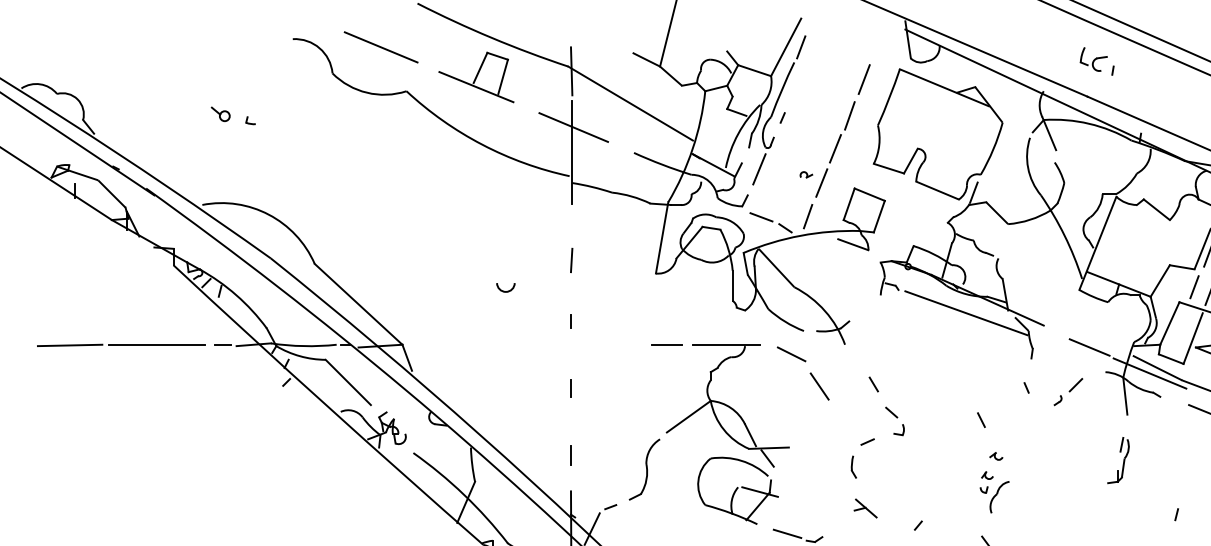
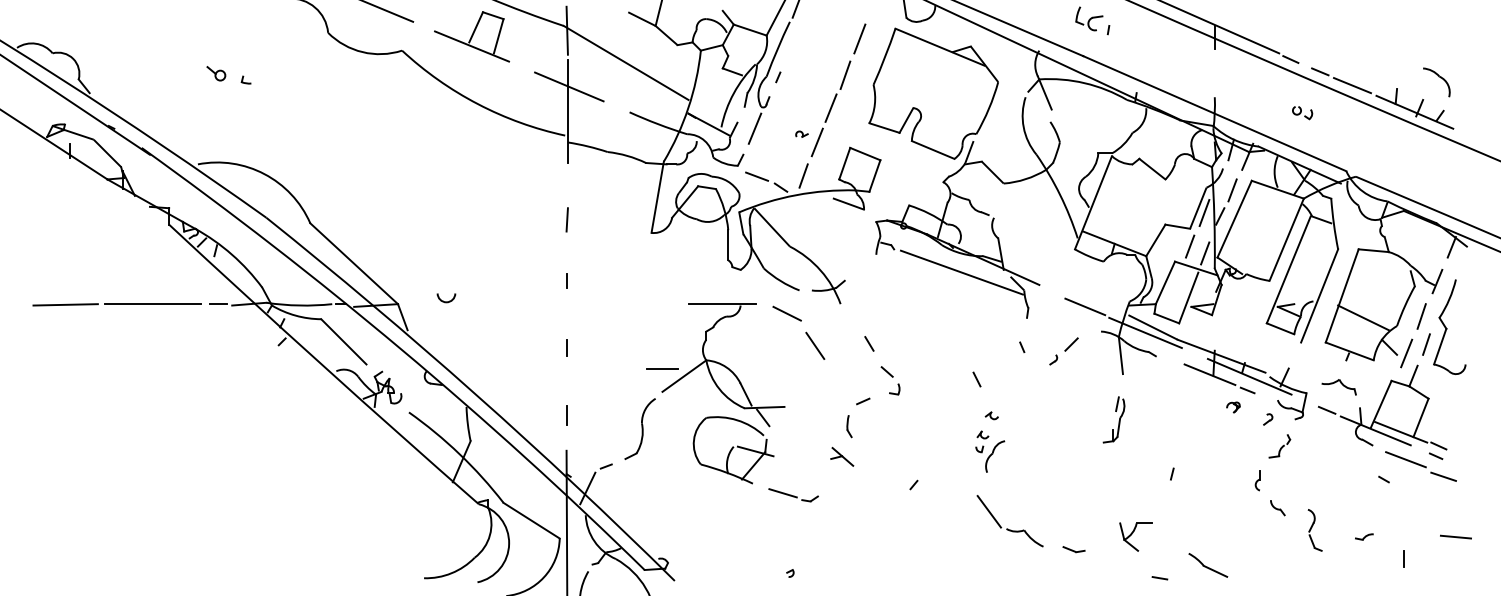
arc: (505, 291) -> (446, 301), moved
line: (666, 344) -> (662, 368), moved
part: (865, 508) -> (842, 456), moved

